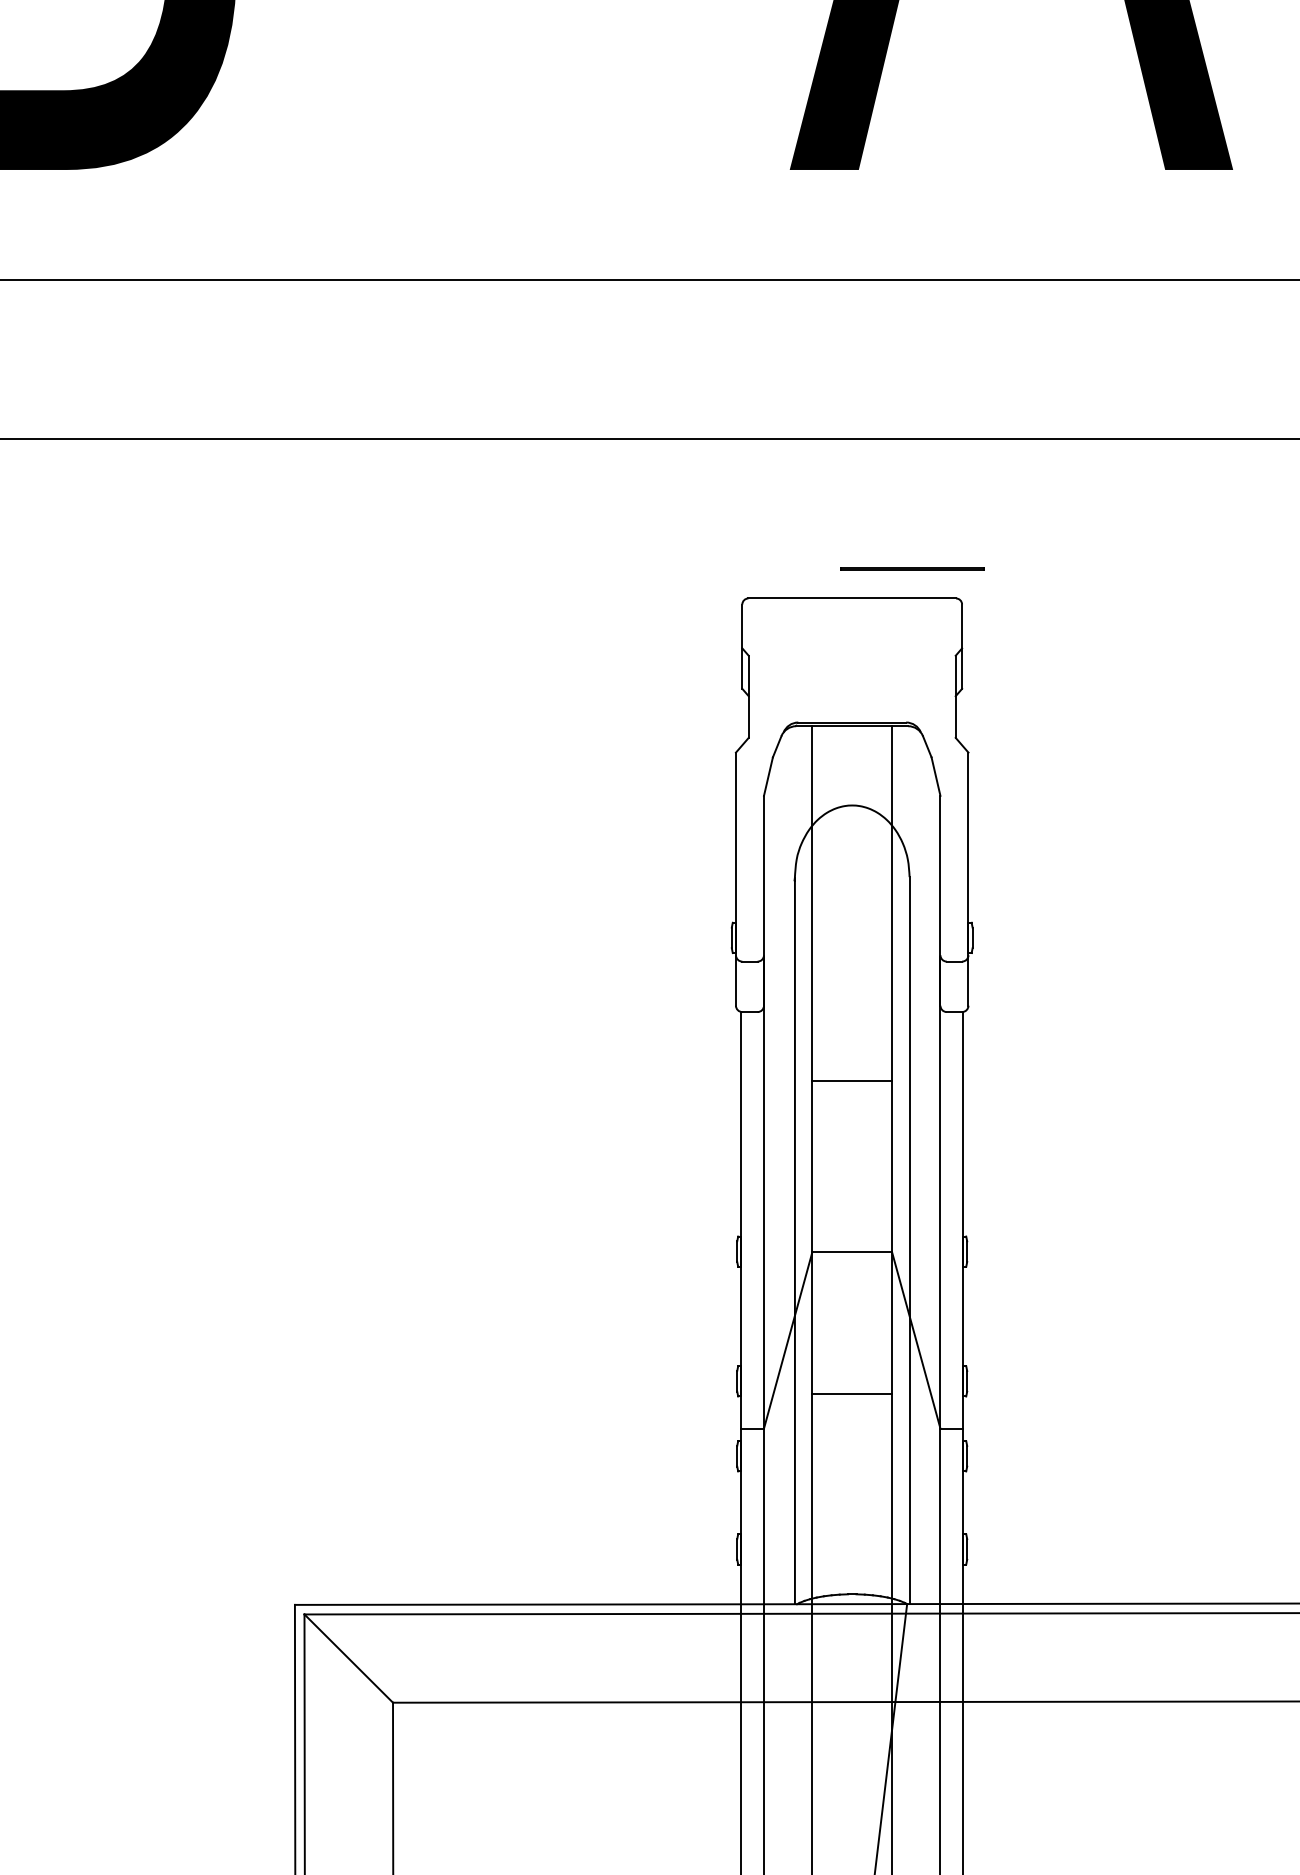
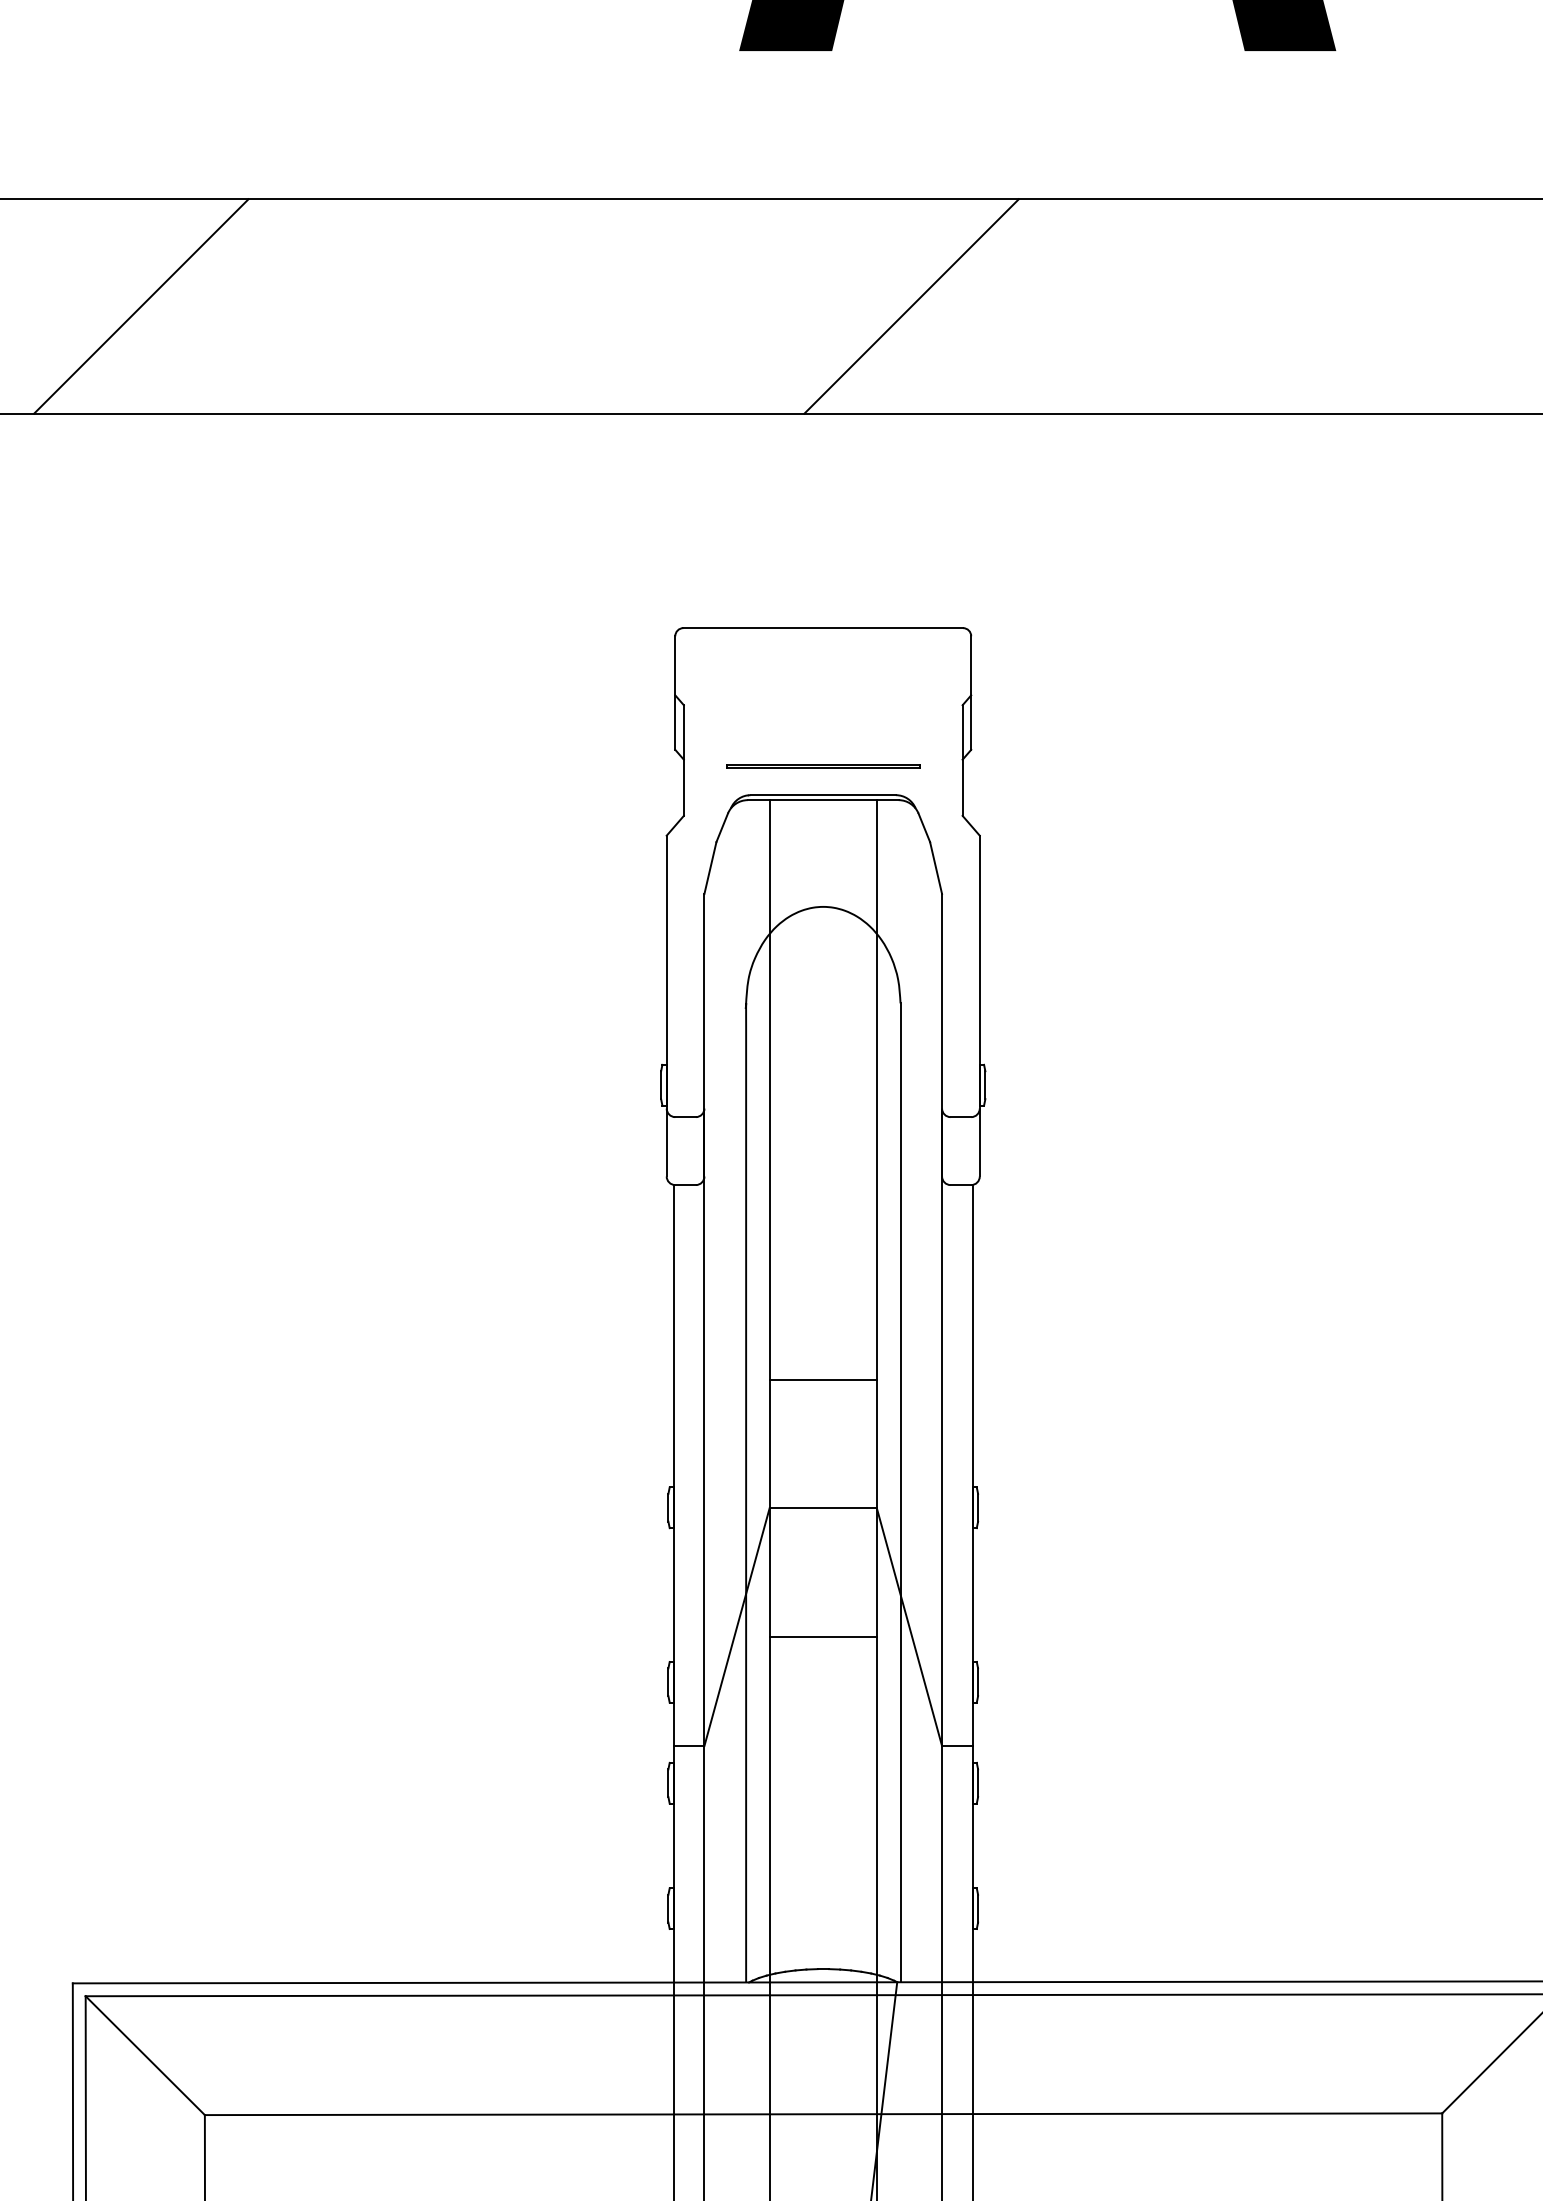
line: (345, 359) -> (140, 306), added
line: (917, 359) -> (911, 306), added
line: (912, 568) -> (823, 765), moved
line: (852, 1080) -> (823, 1379), moved
line: (852, 1393) -> (823, 1636), moved

